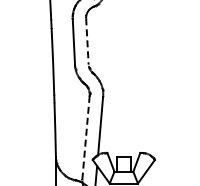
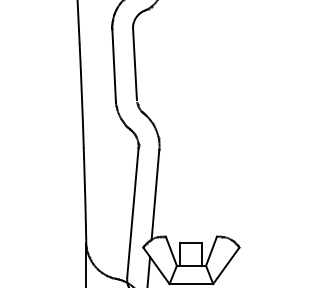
line: (87, 41) -> (135, 64), dashed -> solid
line: (86, 137) -> (133, 212), dashed -> solid

